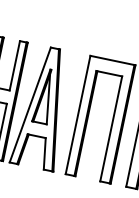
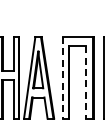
line: (77, 114) -> (62, 77), solid -> dashed
line: (111, 129) -> (86, 82), solid -> dashed

